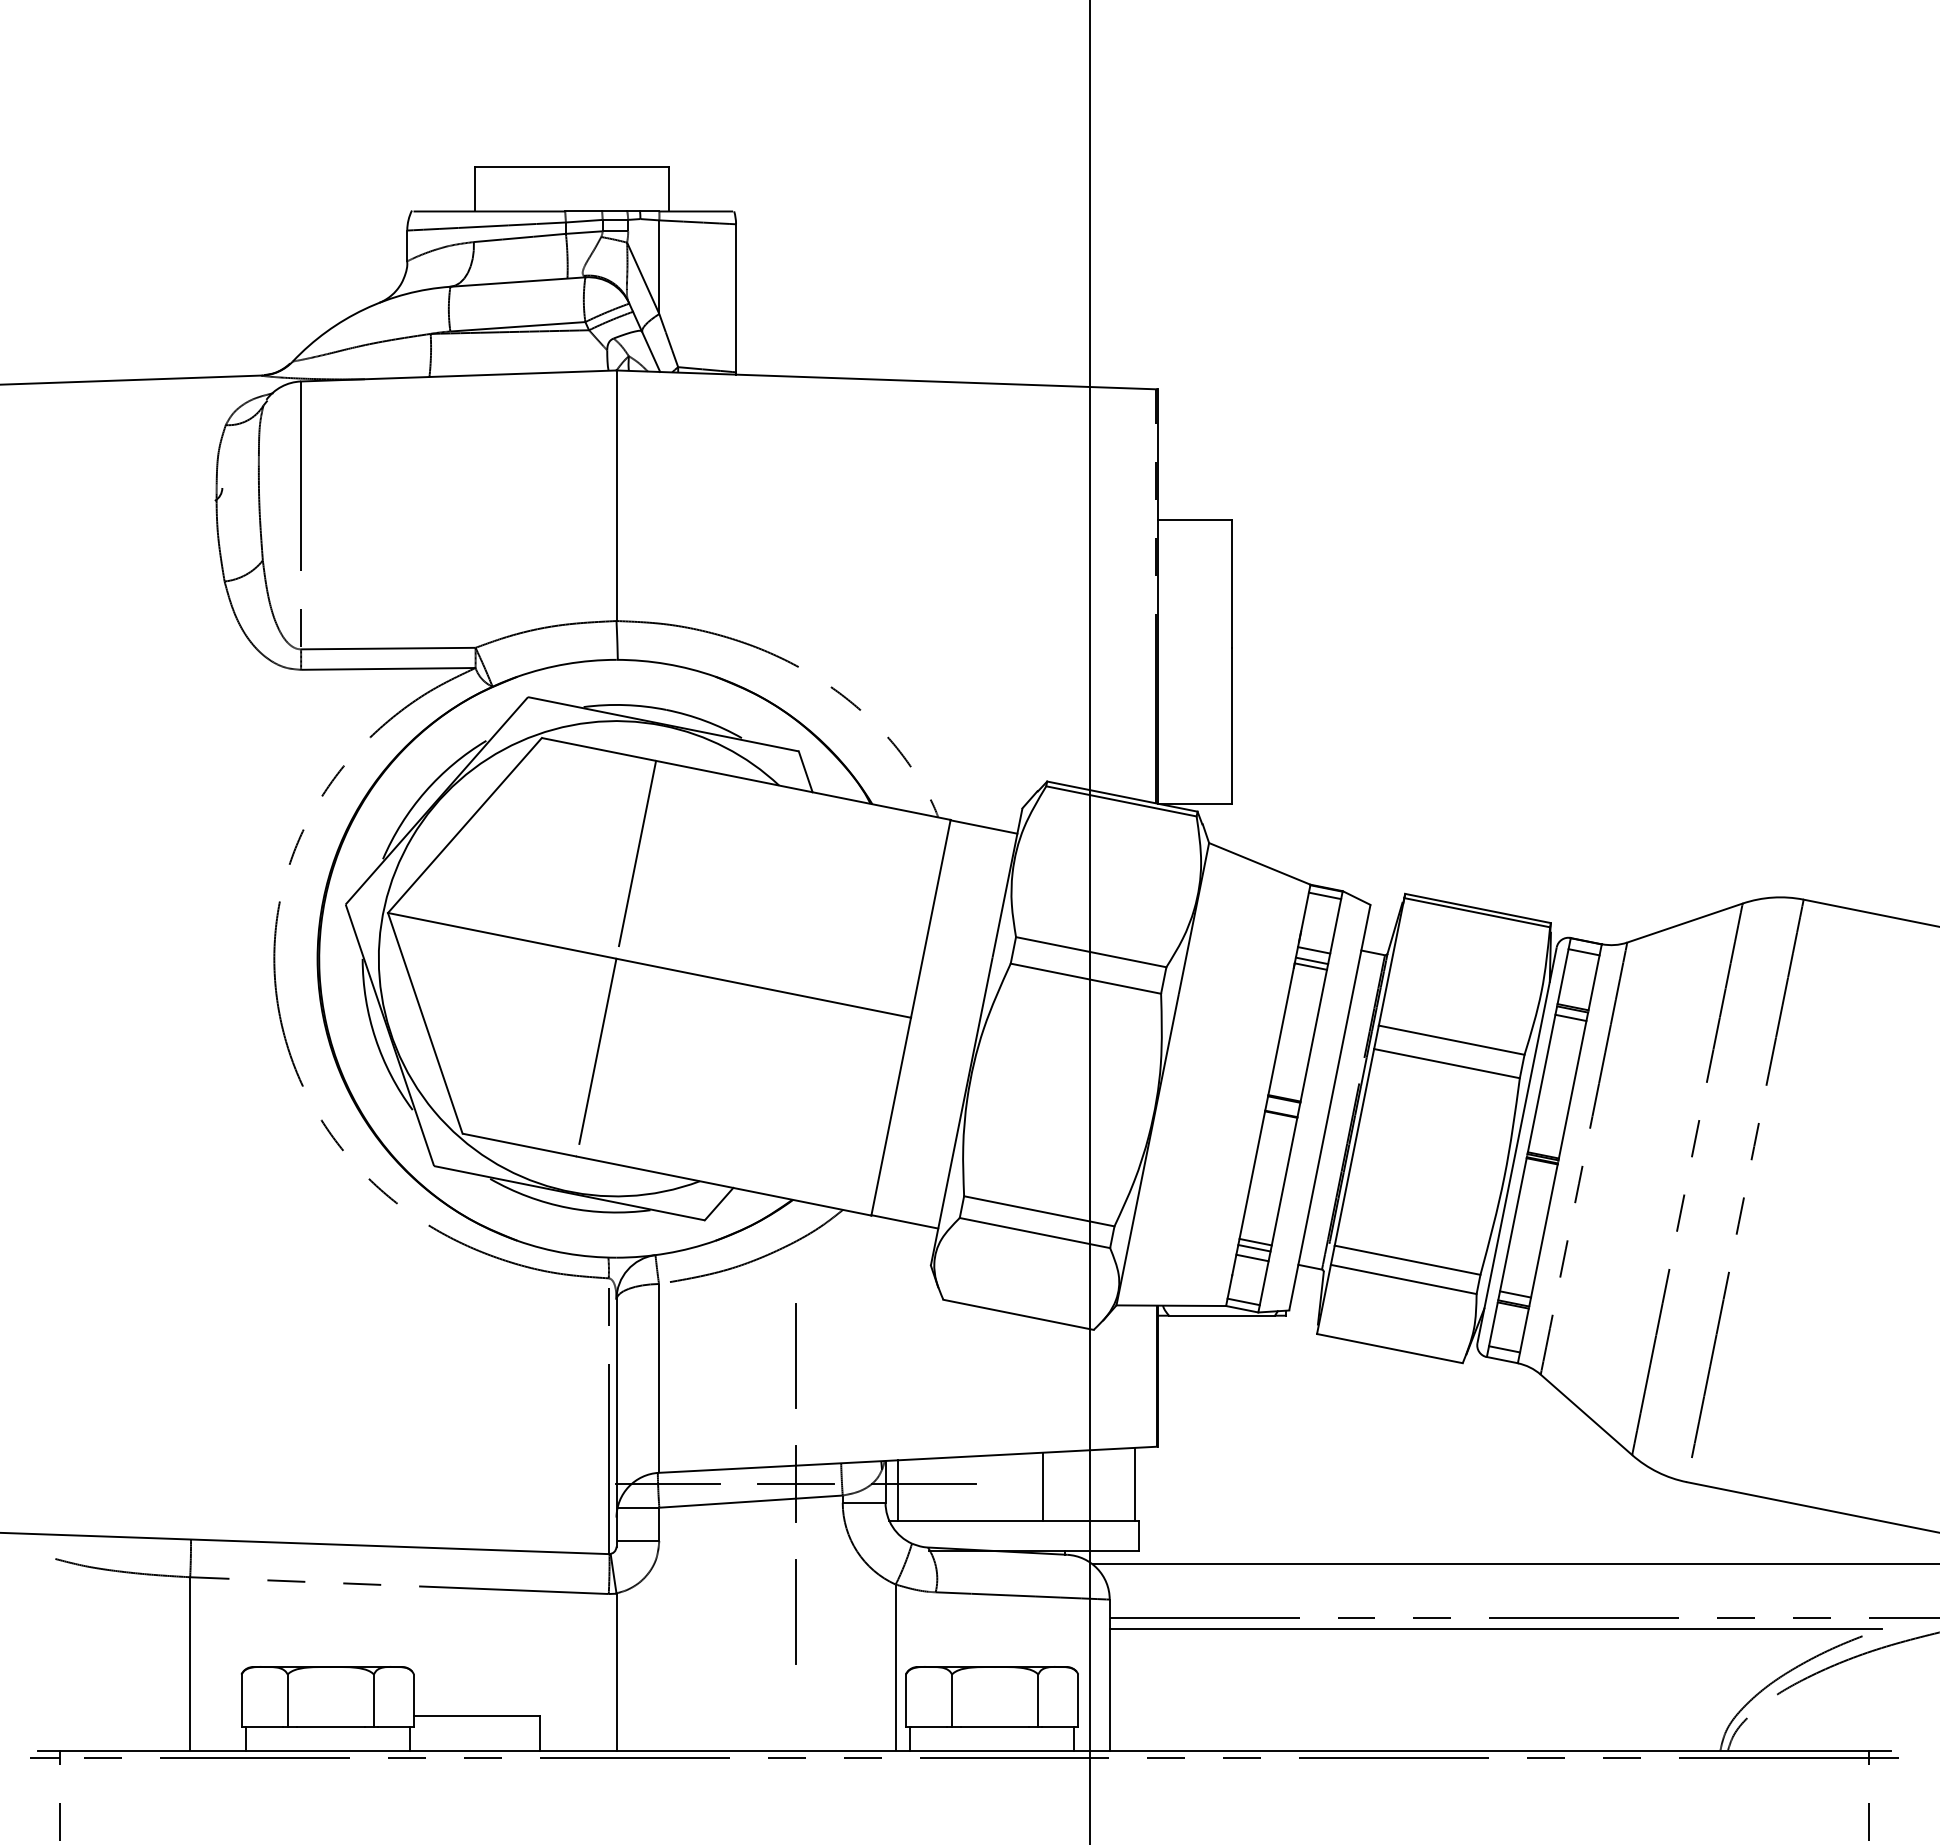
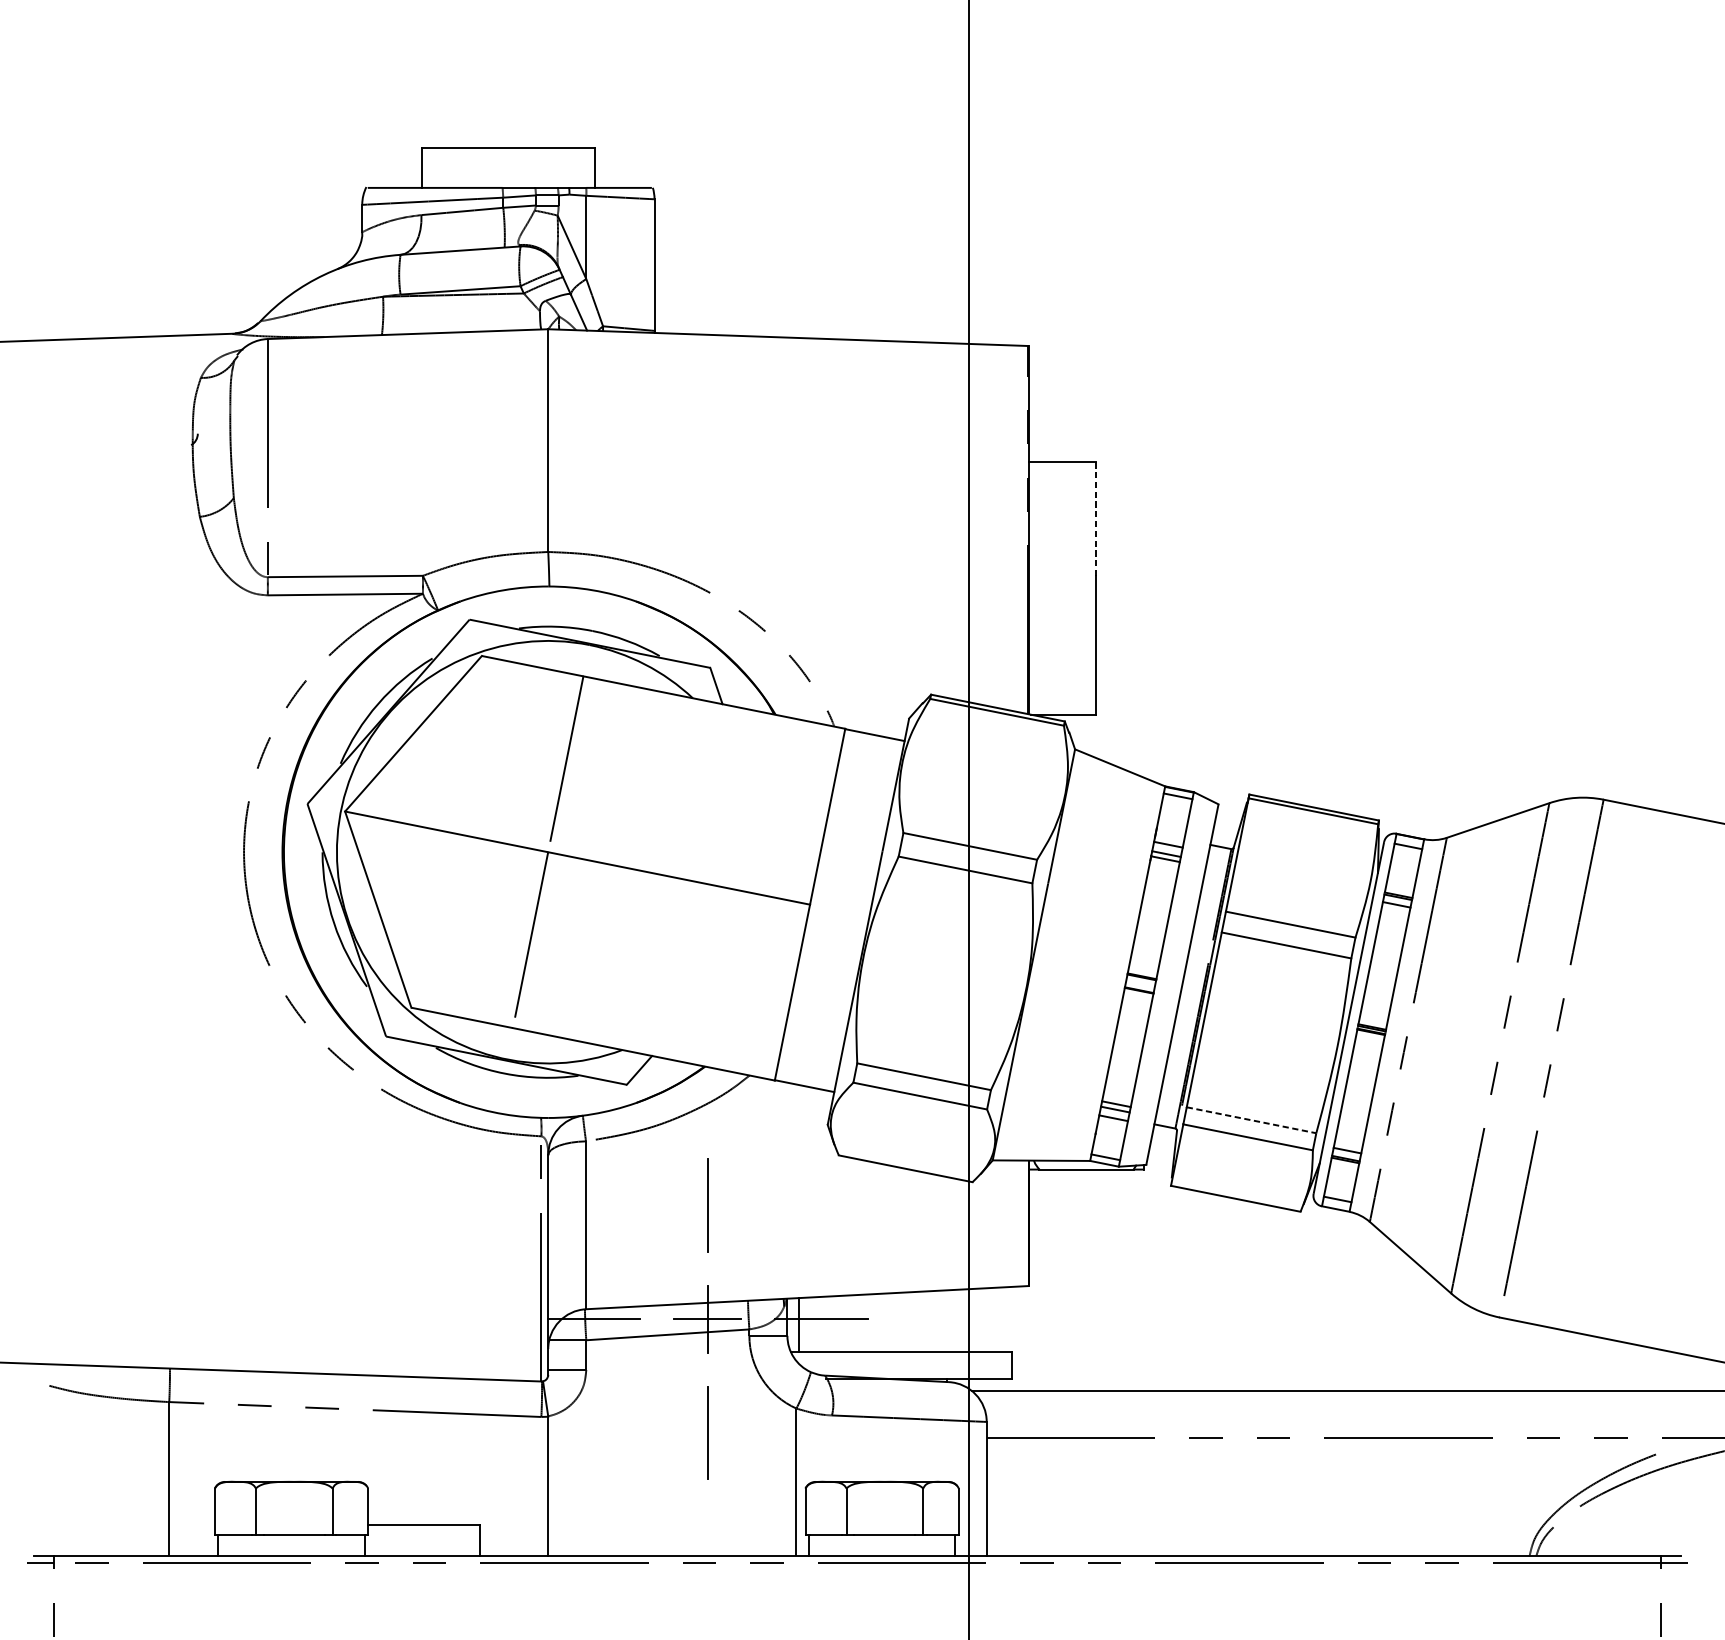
line: (1232, 584) -> (1095, 519), solid -> dashed
line: (1408, 1260) -> (1252, 1120), solid -> dashed
line: (1135, 1483) -> (1009, 1318), removed
line: (1042, 1486) -> (926, 1321), removed
line: (1495, 1628) -> (1329, 1447), removed

